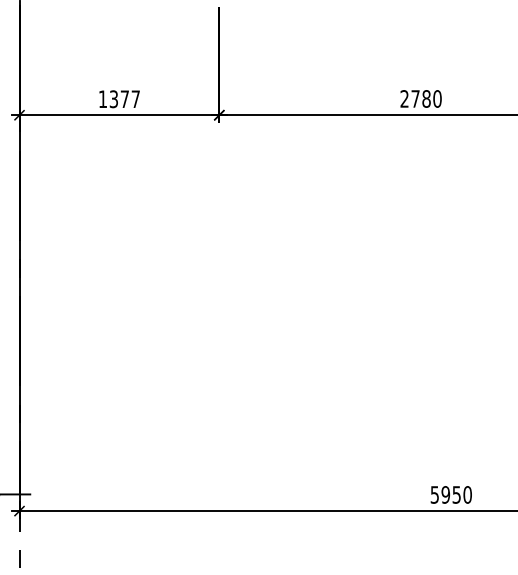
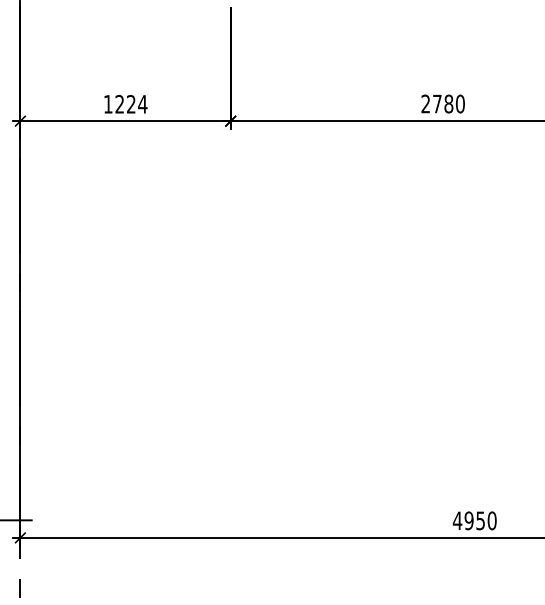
text: (124, 99) -> (130, 104), 1377 -> 1224
text: (434, 494) -> (457, 520), 5950 -> 4950

